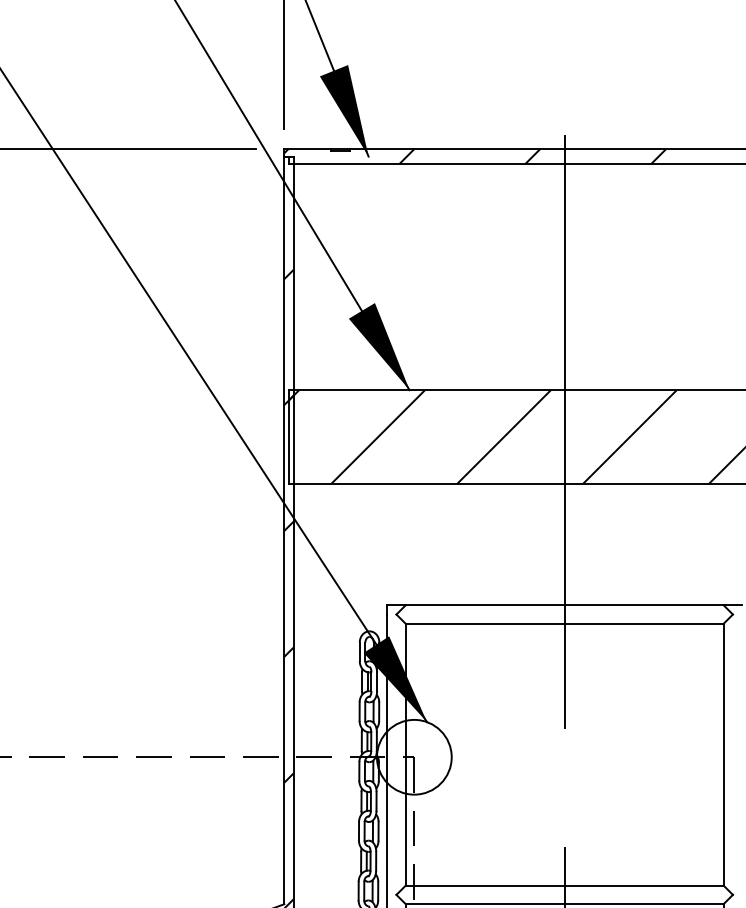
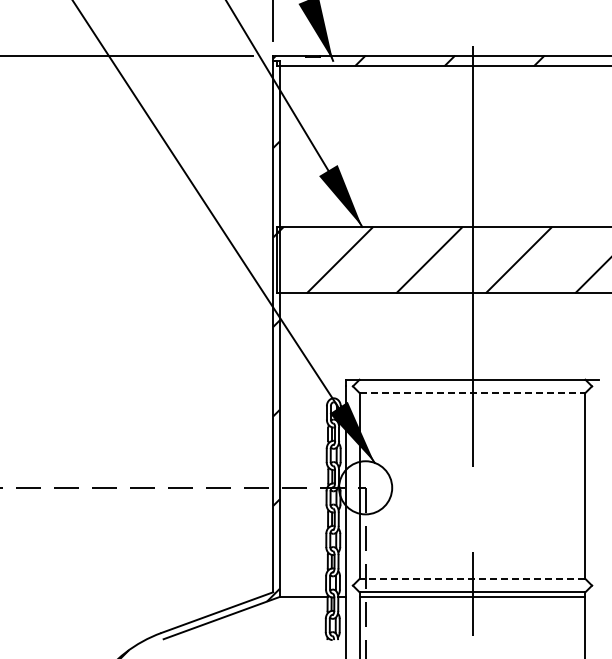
line: (564, 624) -> (472, 393), solid -> dashed
line: (564, 884) -> (472, 578), solid -> dashed

